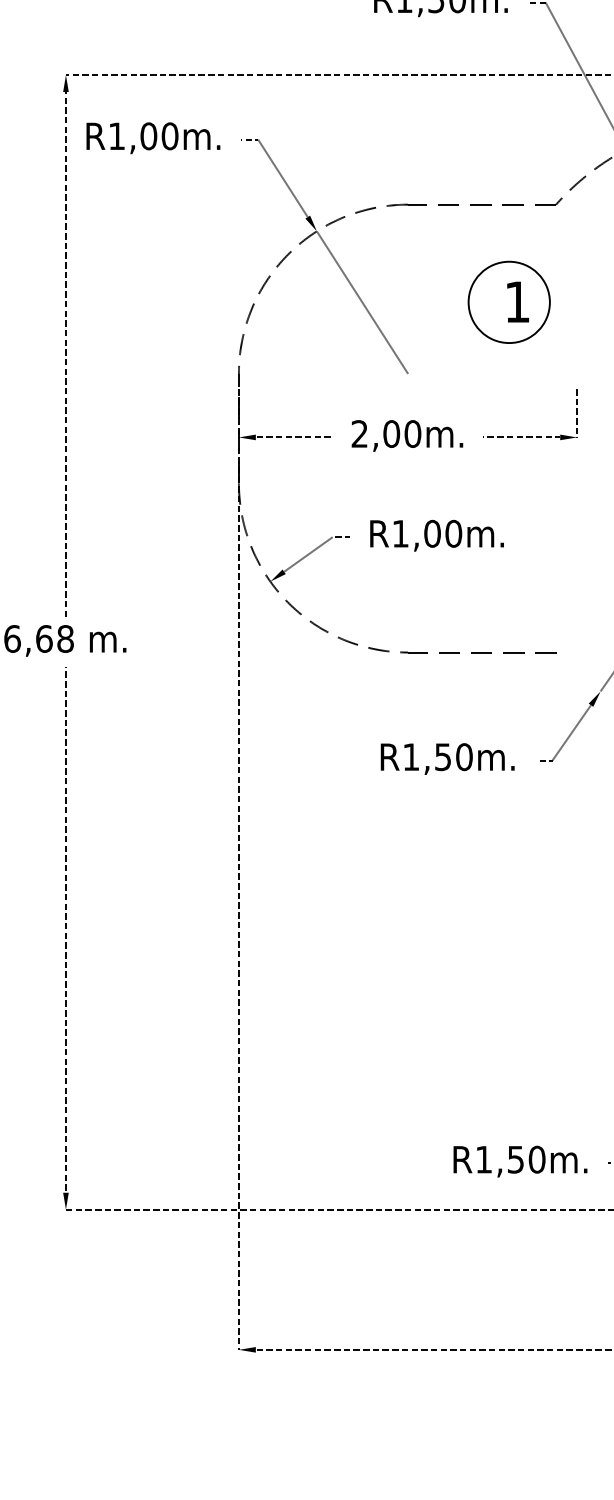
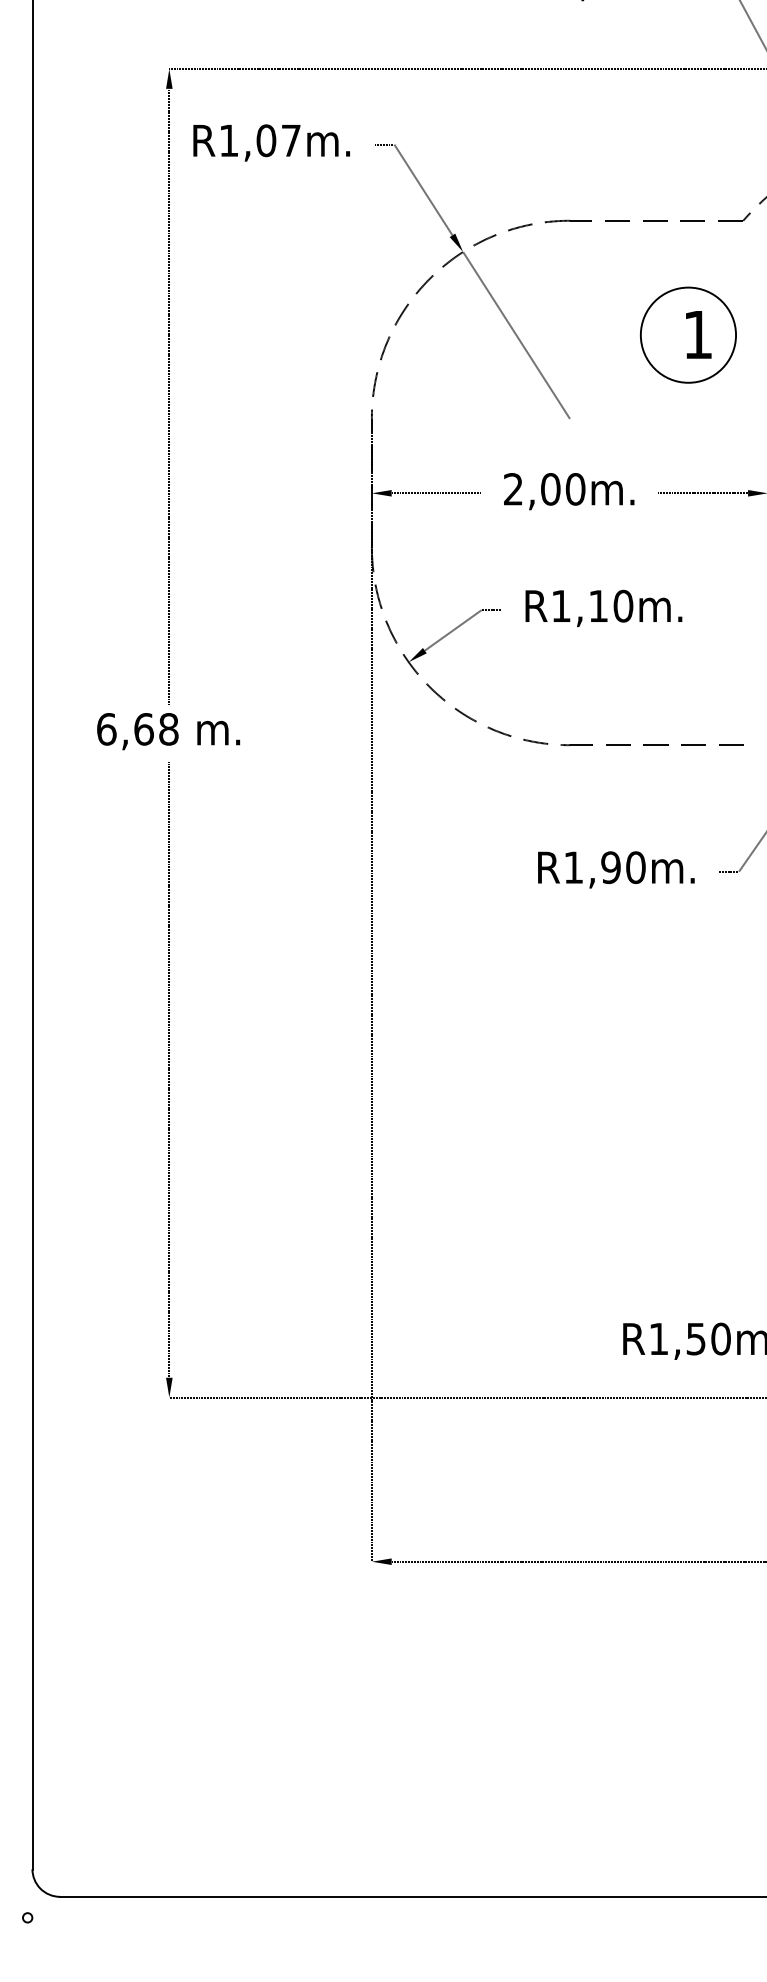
text: (170, 136) -> (291, 140), R1,00m. -> R1,07m.
text: (432, 533) -> (598, 605), R1,00m. -> R1,10m.
text: (442, 756) -> (610, 867), R1,50m. -> R1,90m.

